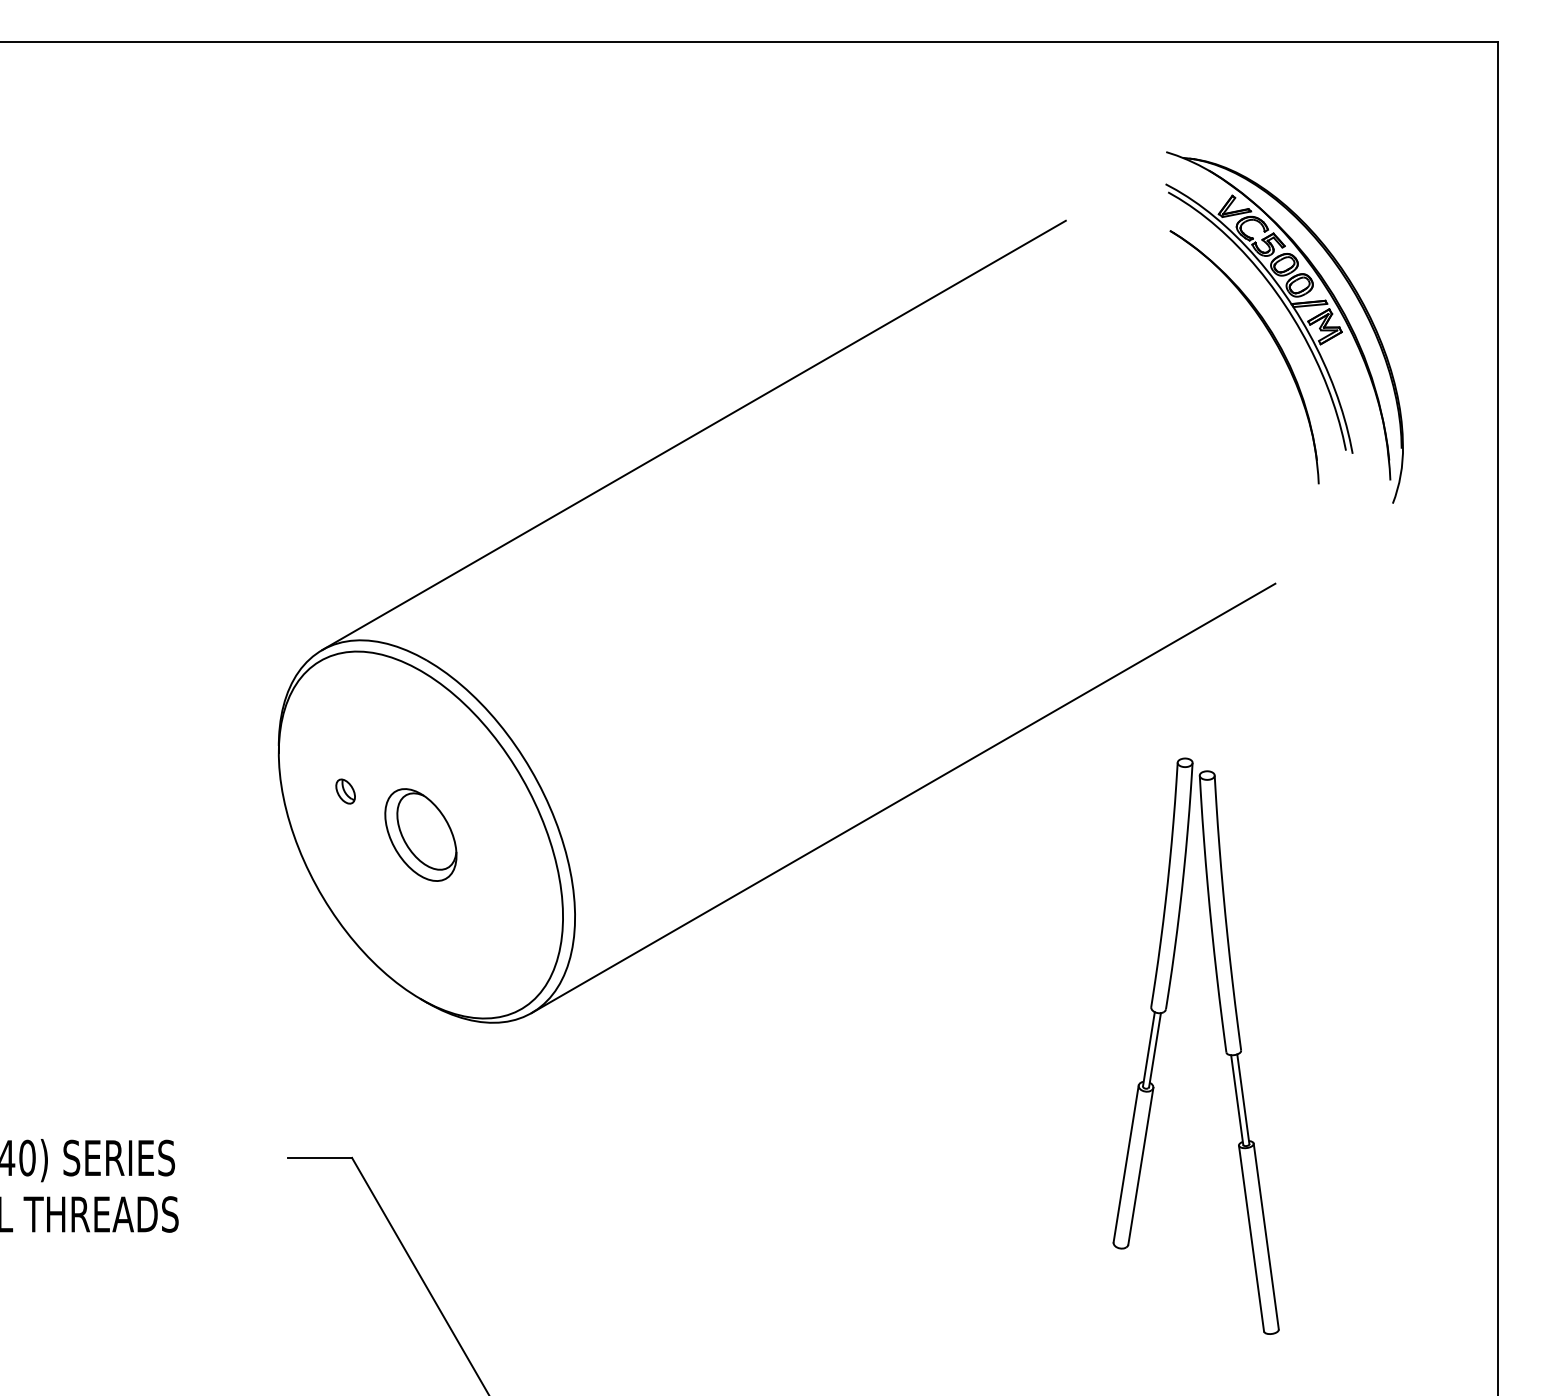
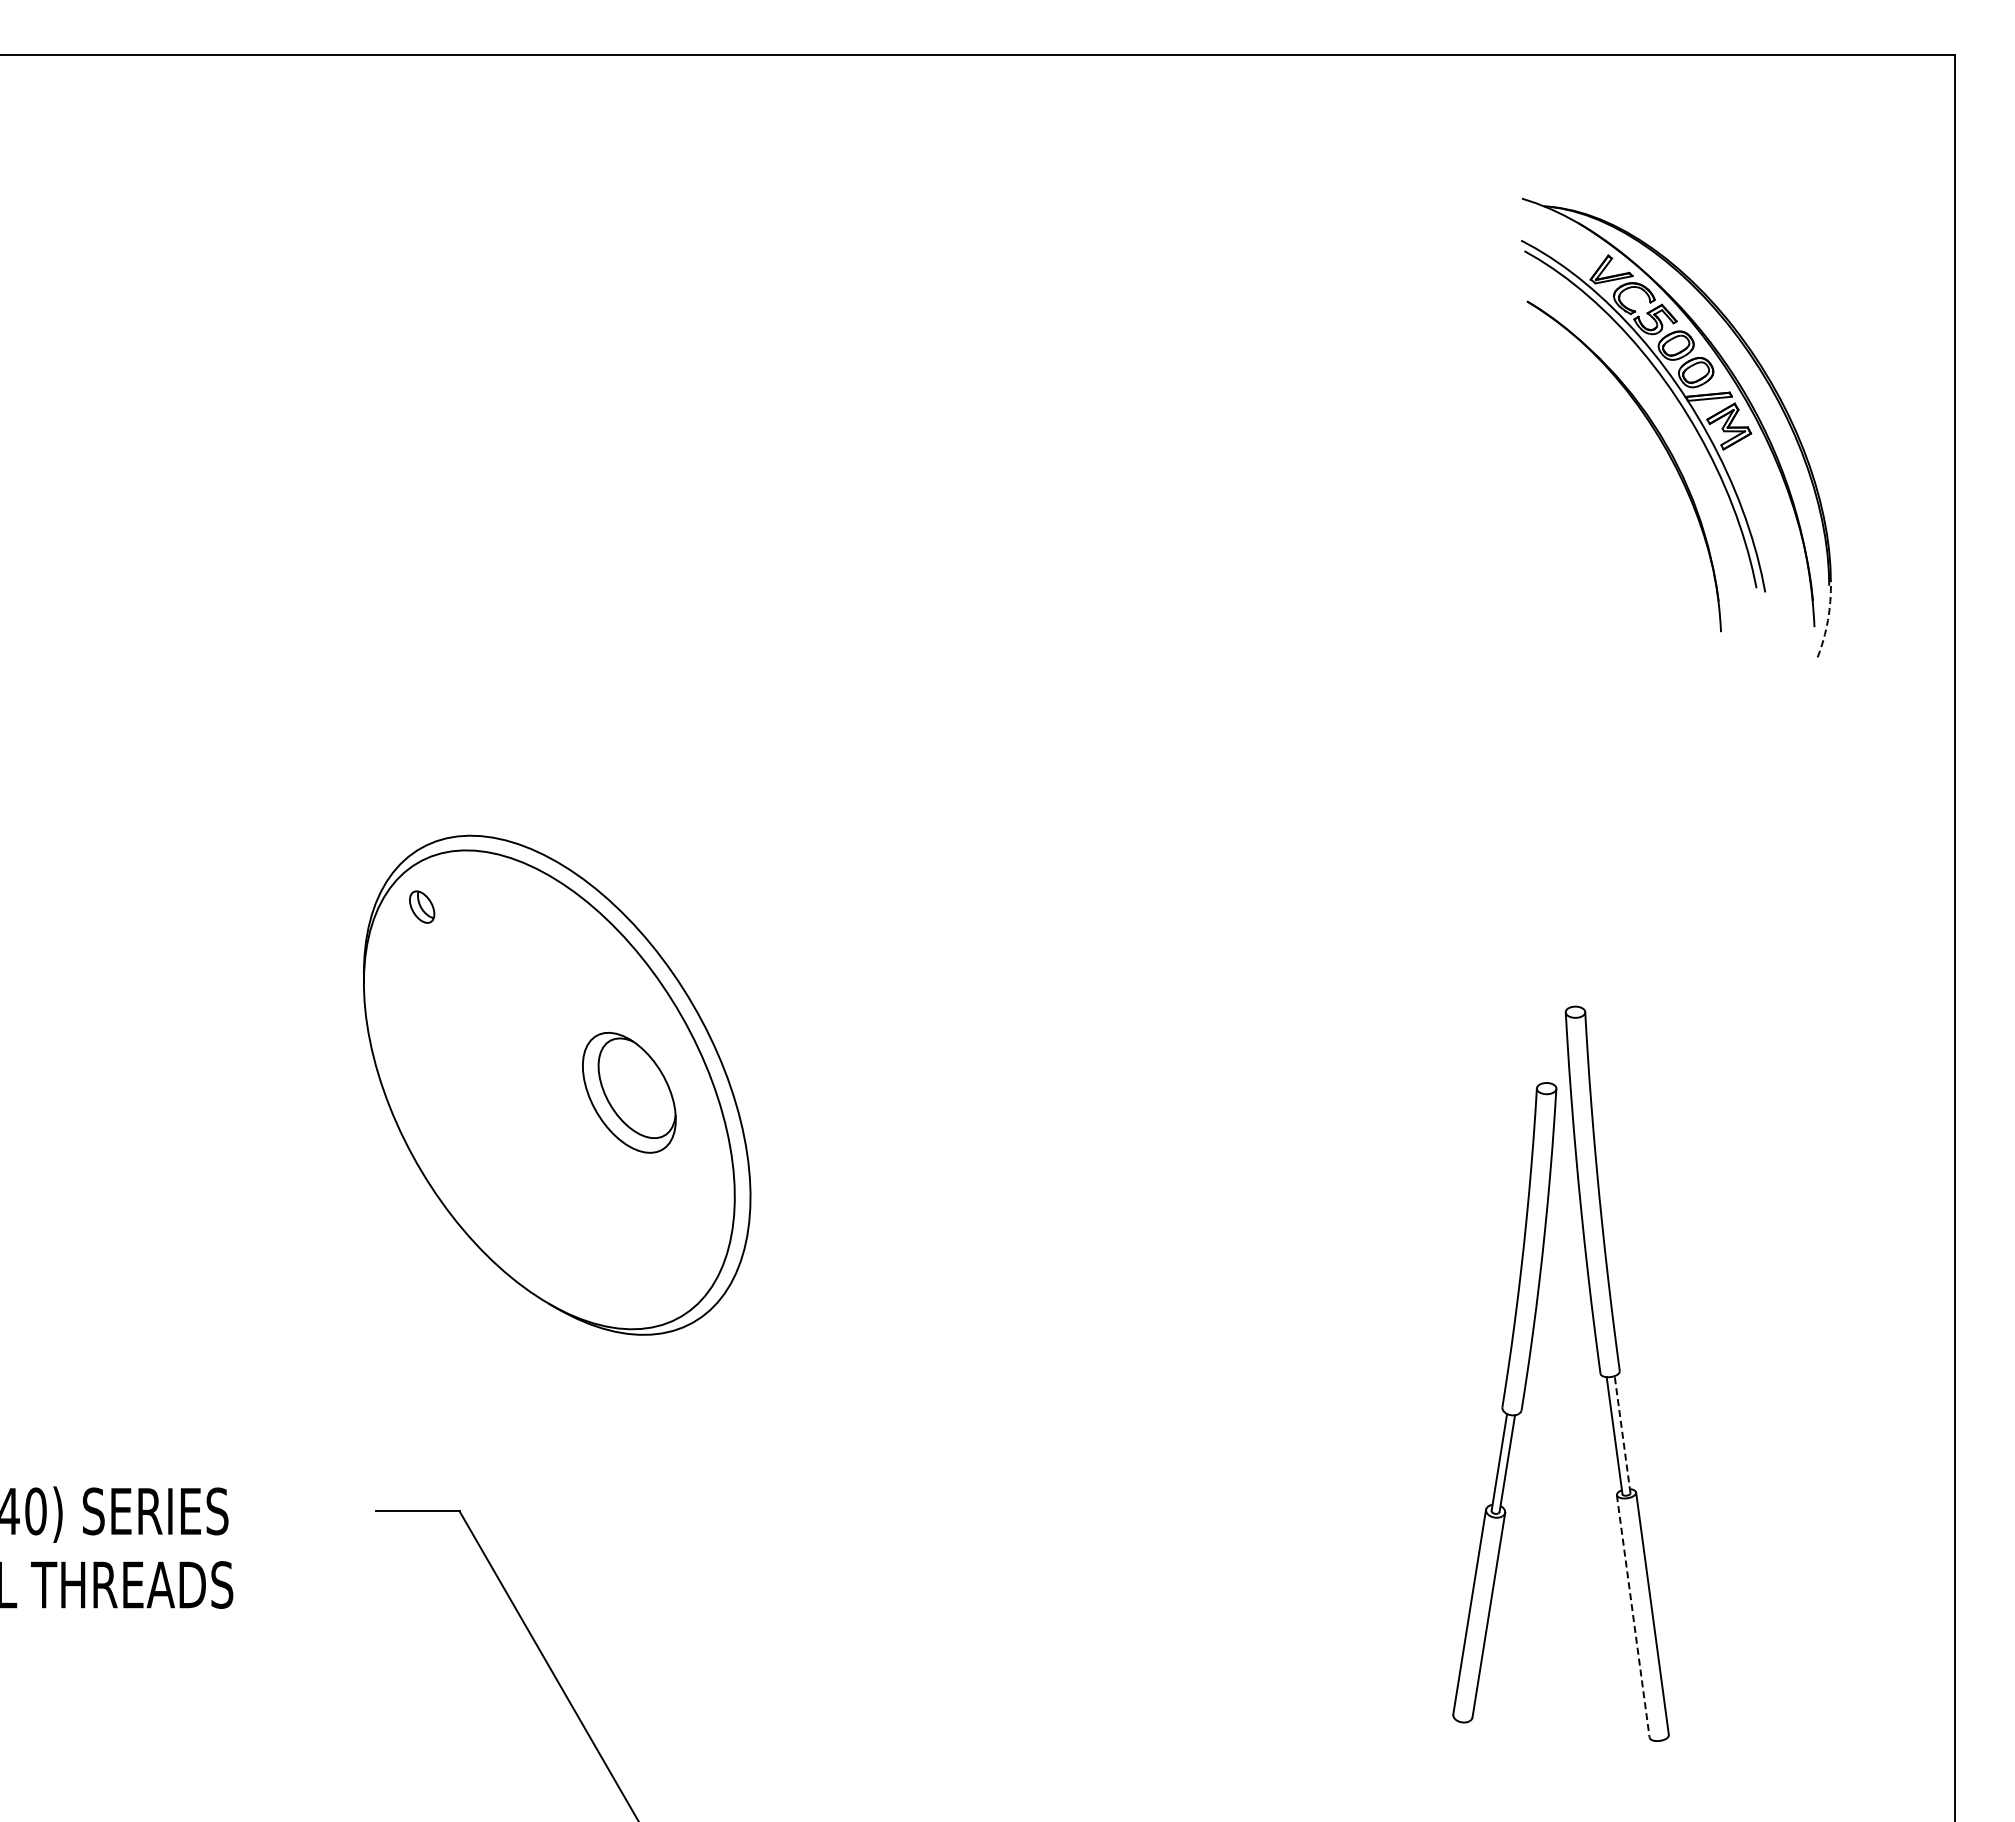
line: (693, 435) -> (905, 568), removed
arc: (1400, 475) -> (1827, 620), solid -> dashed
part: (345, 791) -> (422, 906), moved
line: (903, 798) -> (1178, 1041), removed
part: (421, 834) -> (629, 1092), moved
part: (1152, 1003) -> (1504, 1402), moved
line: (1243, 1099) -> (1622, 1434), solid -> dashed
line: (1251, 1238) -> (1633, 1616), solid -> dashed

